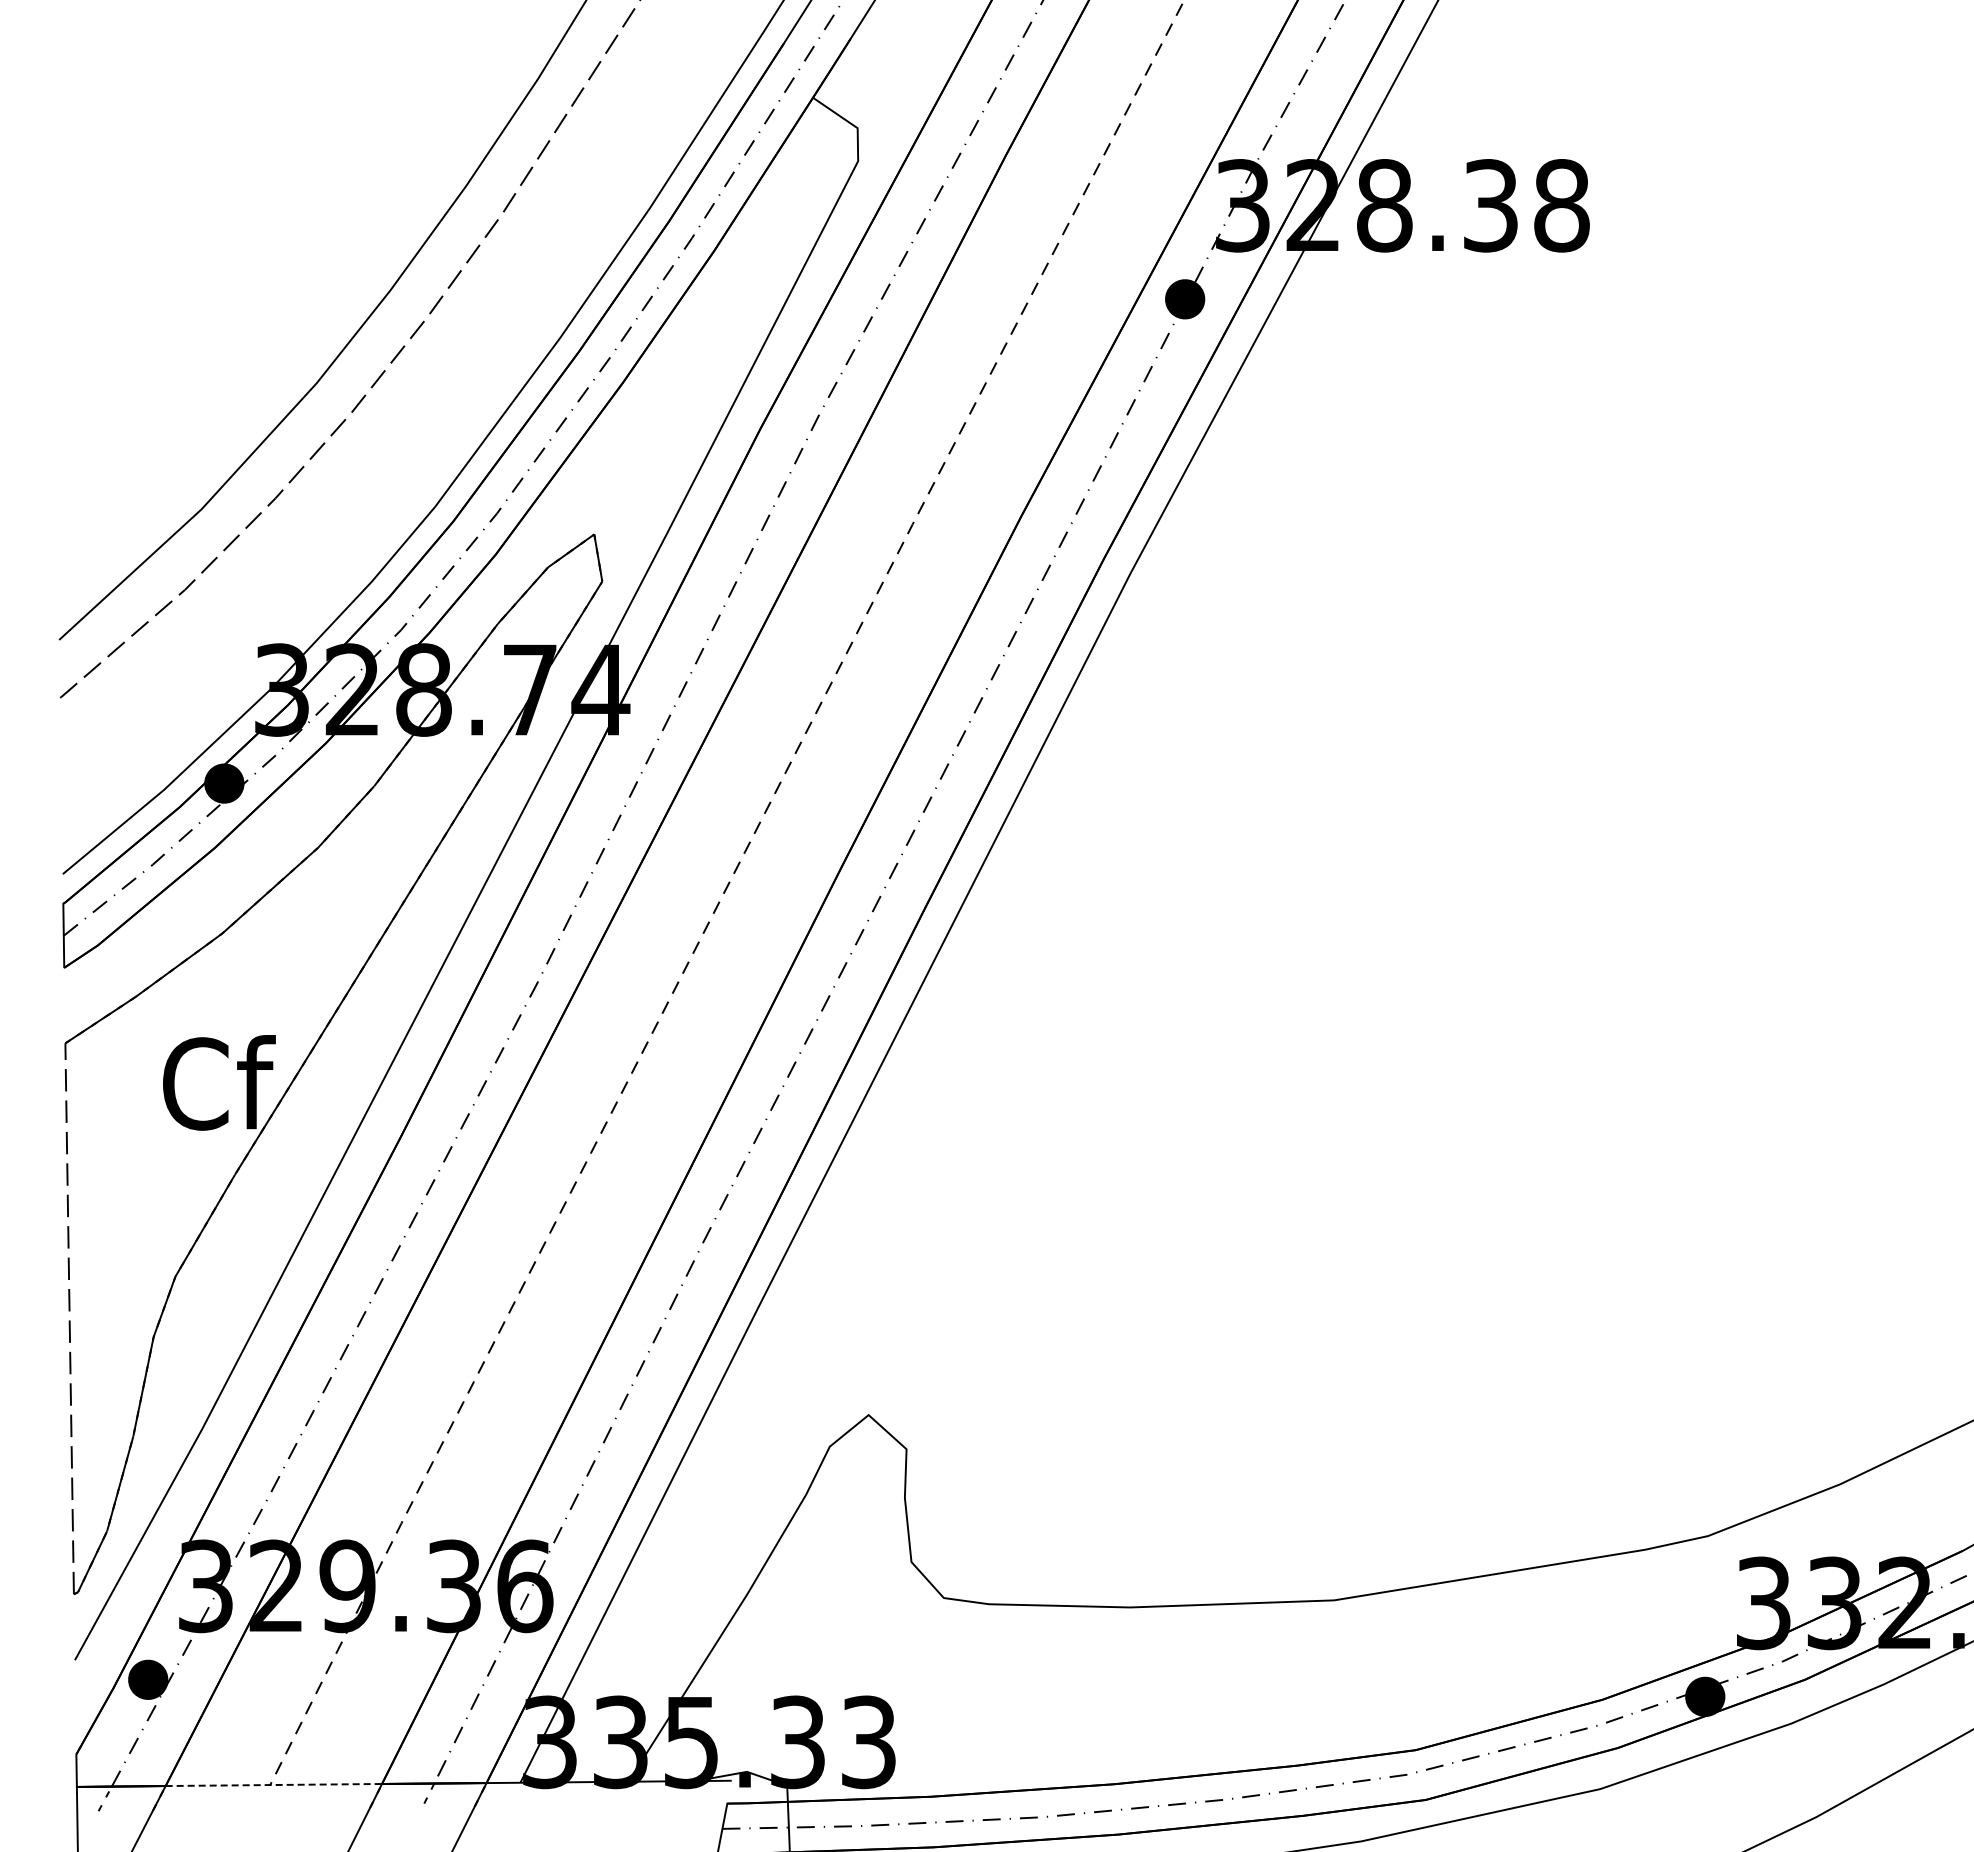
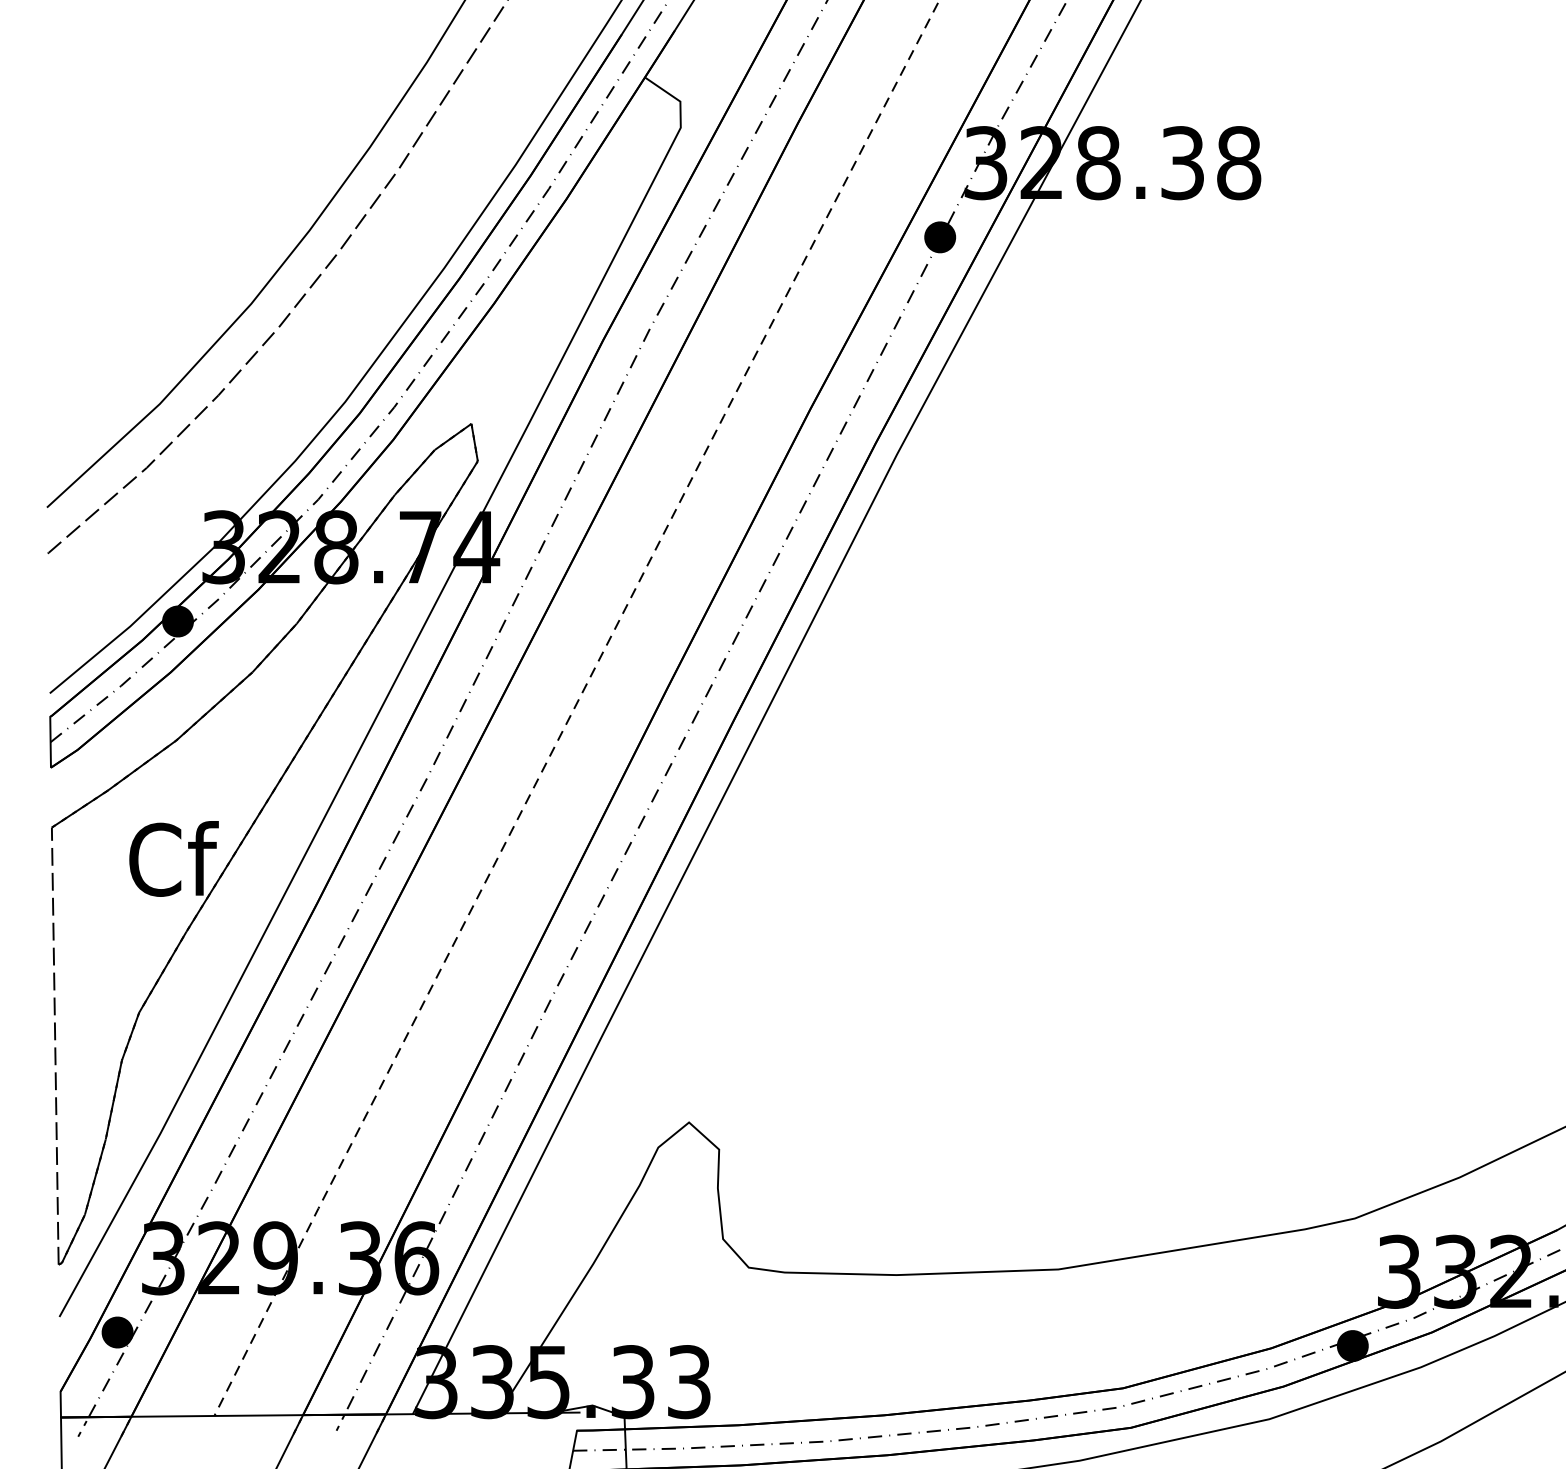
line: (274, 1785) -> (217, 1416), dashed -> solid

